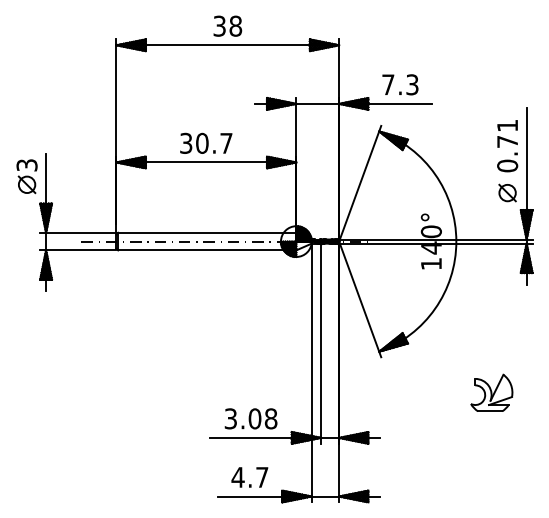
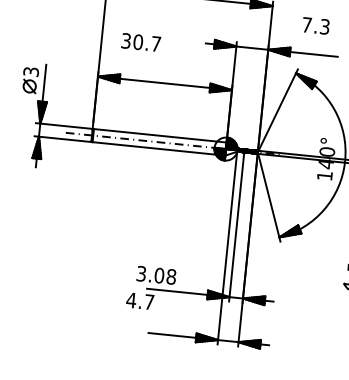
text: (400, 84) -> (316, 25), moved
text: (206, 142) -> (141, 41), moved
text: (250, 418) -> (156, 275), moved
text: (249, 477) -> (139, 301), moved

